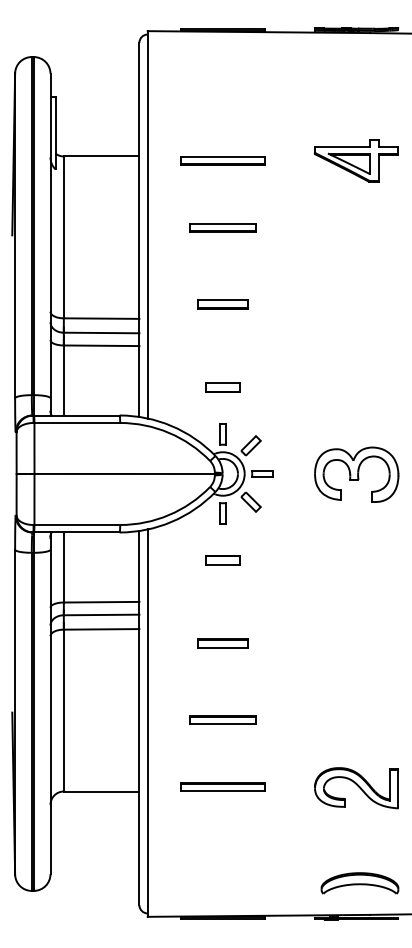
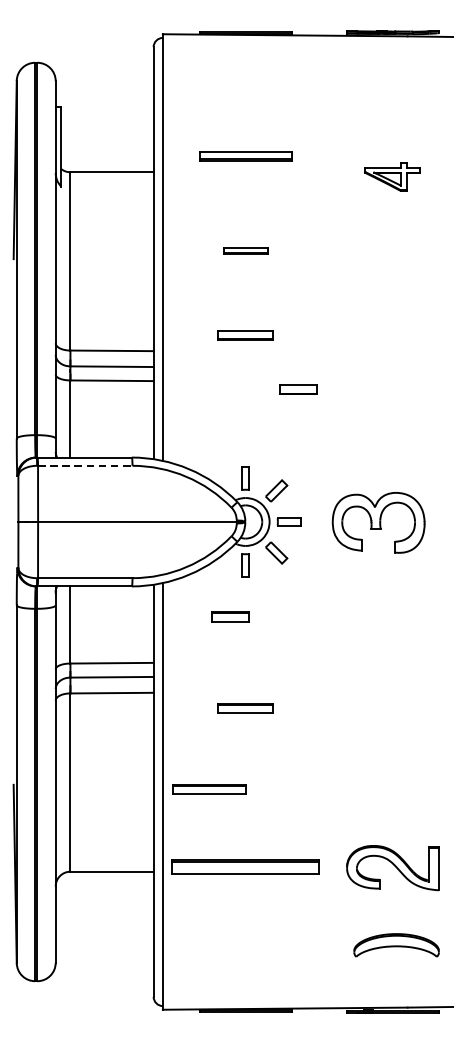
part: (222, 160) -> (245, 155), moved
part: (355, 160) -> (391, 176), size x0.6
part: (222, 227) -> (245, 250), size x0.6
part: (222, 387) -> (298, 389), moved
line: (77, 422) -> (85, 465), solid -> dashed
part: (356, 474) -> (378, 522), moved
part: (222, 560) -> (229, 617), moved
part: (222, 719) -> (208, 789), moved
part: (222, 786) -> (245, 866), size x1.6
part: (359, 883) -> (396, 945), moved

